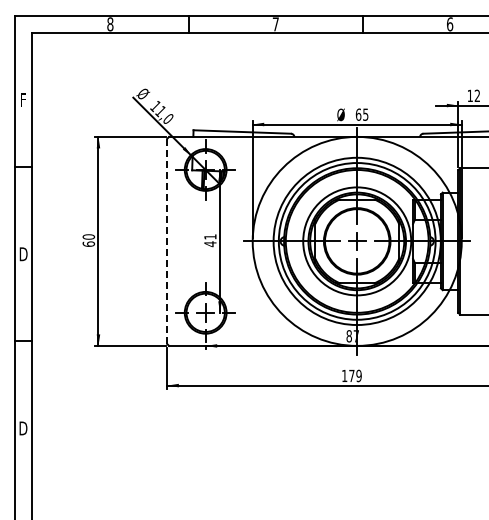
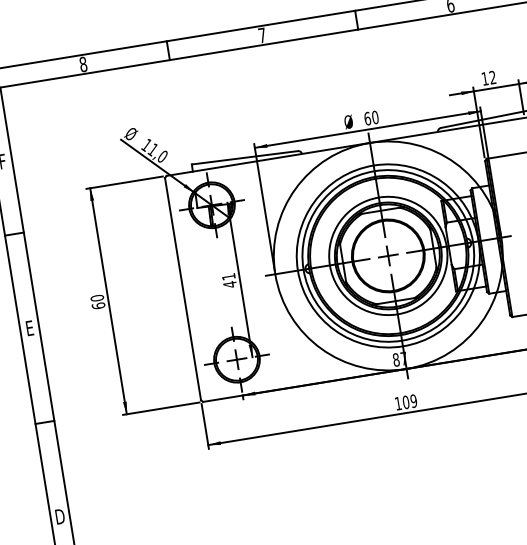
text: (365, 114) -> (375, 117), 65 -> 60
line: (167, 241) -> (183, 289), dashed -> solid
text: (23, 254) -> (29, 328), D -> E
text: (351, 375) -> (405, 401), 179 -> 109

